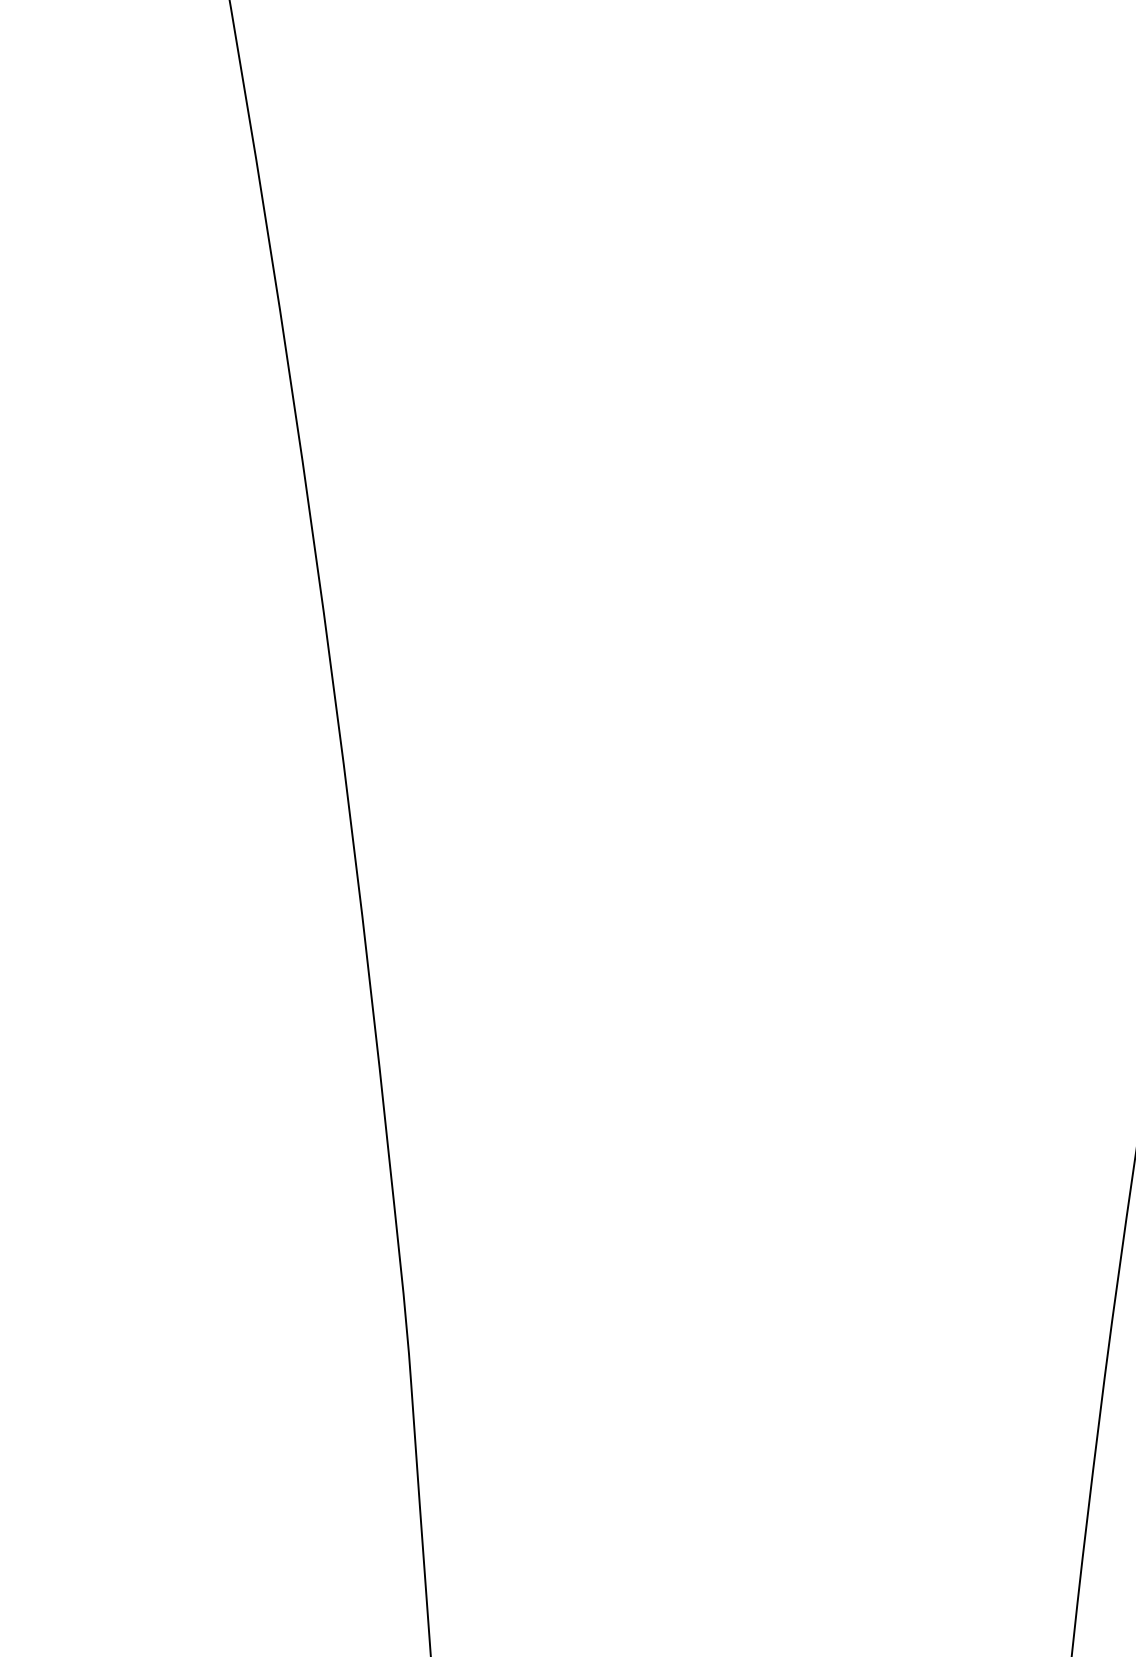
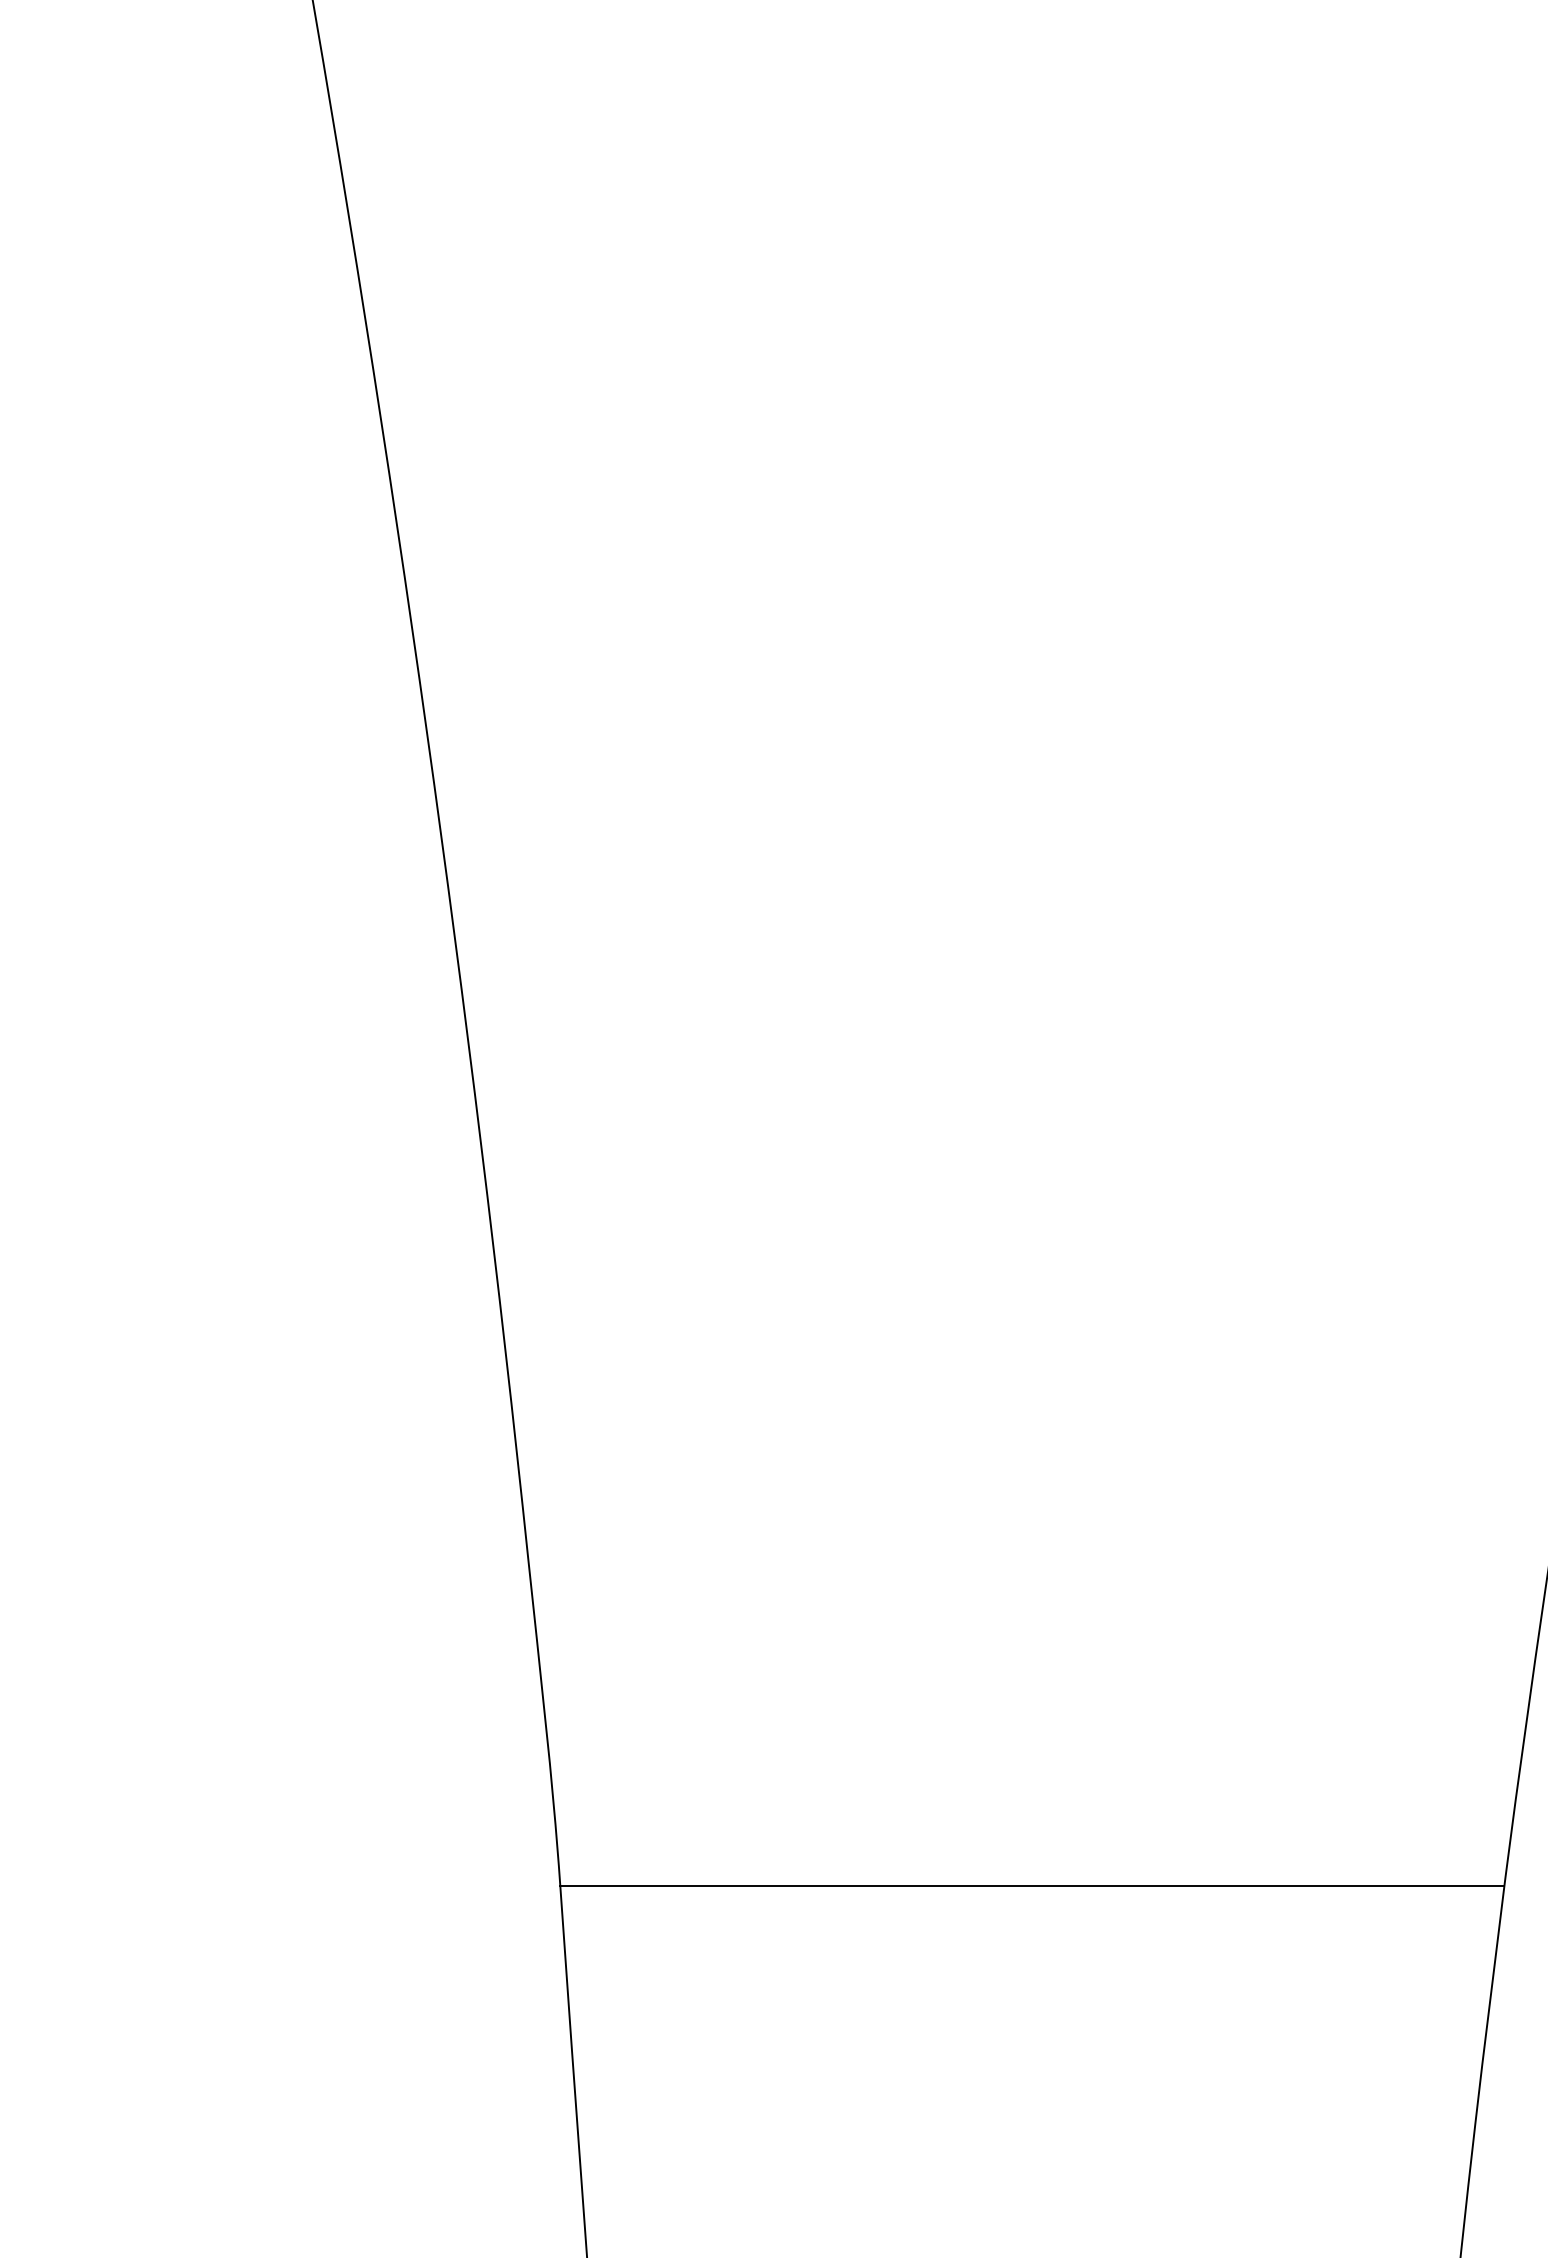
line: (757, 1383) -> (1032, 1885), added

